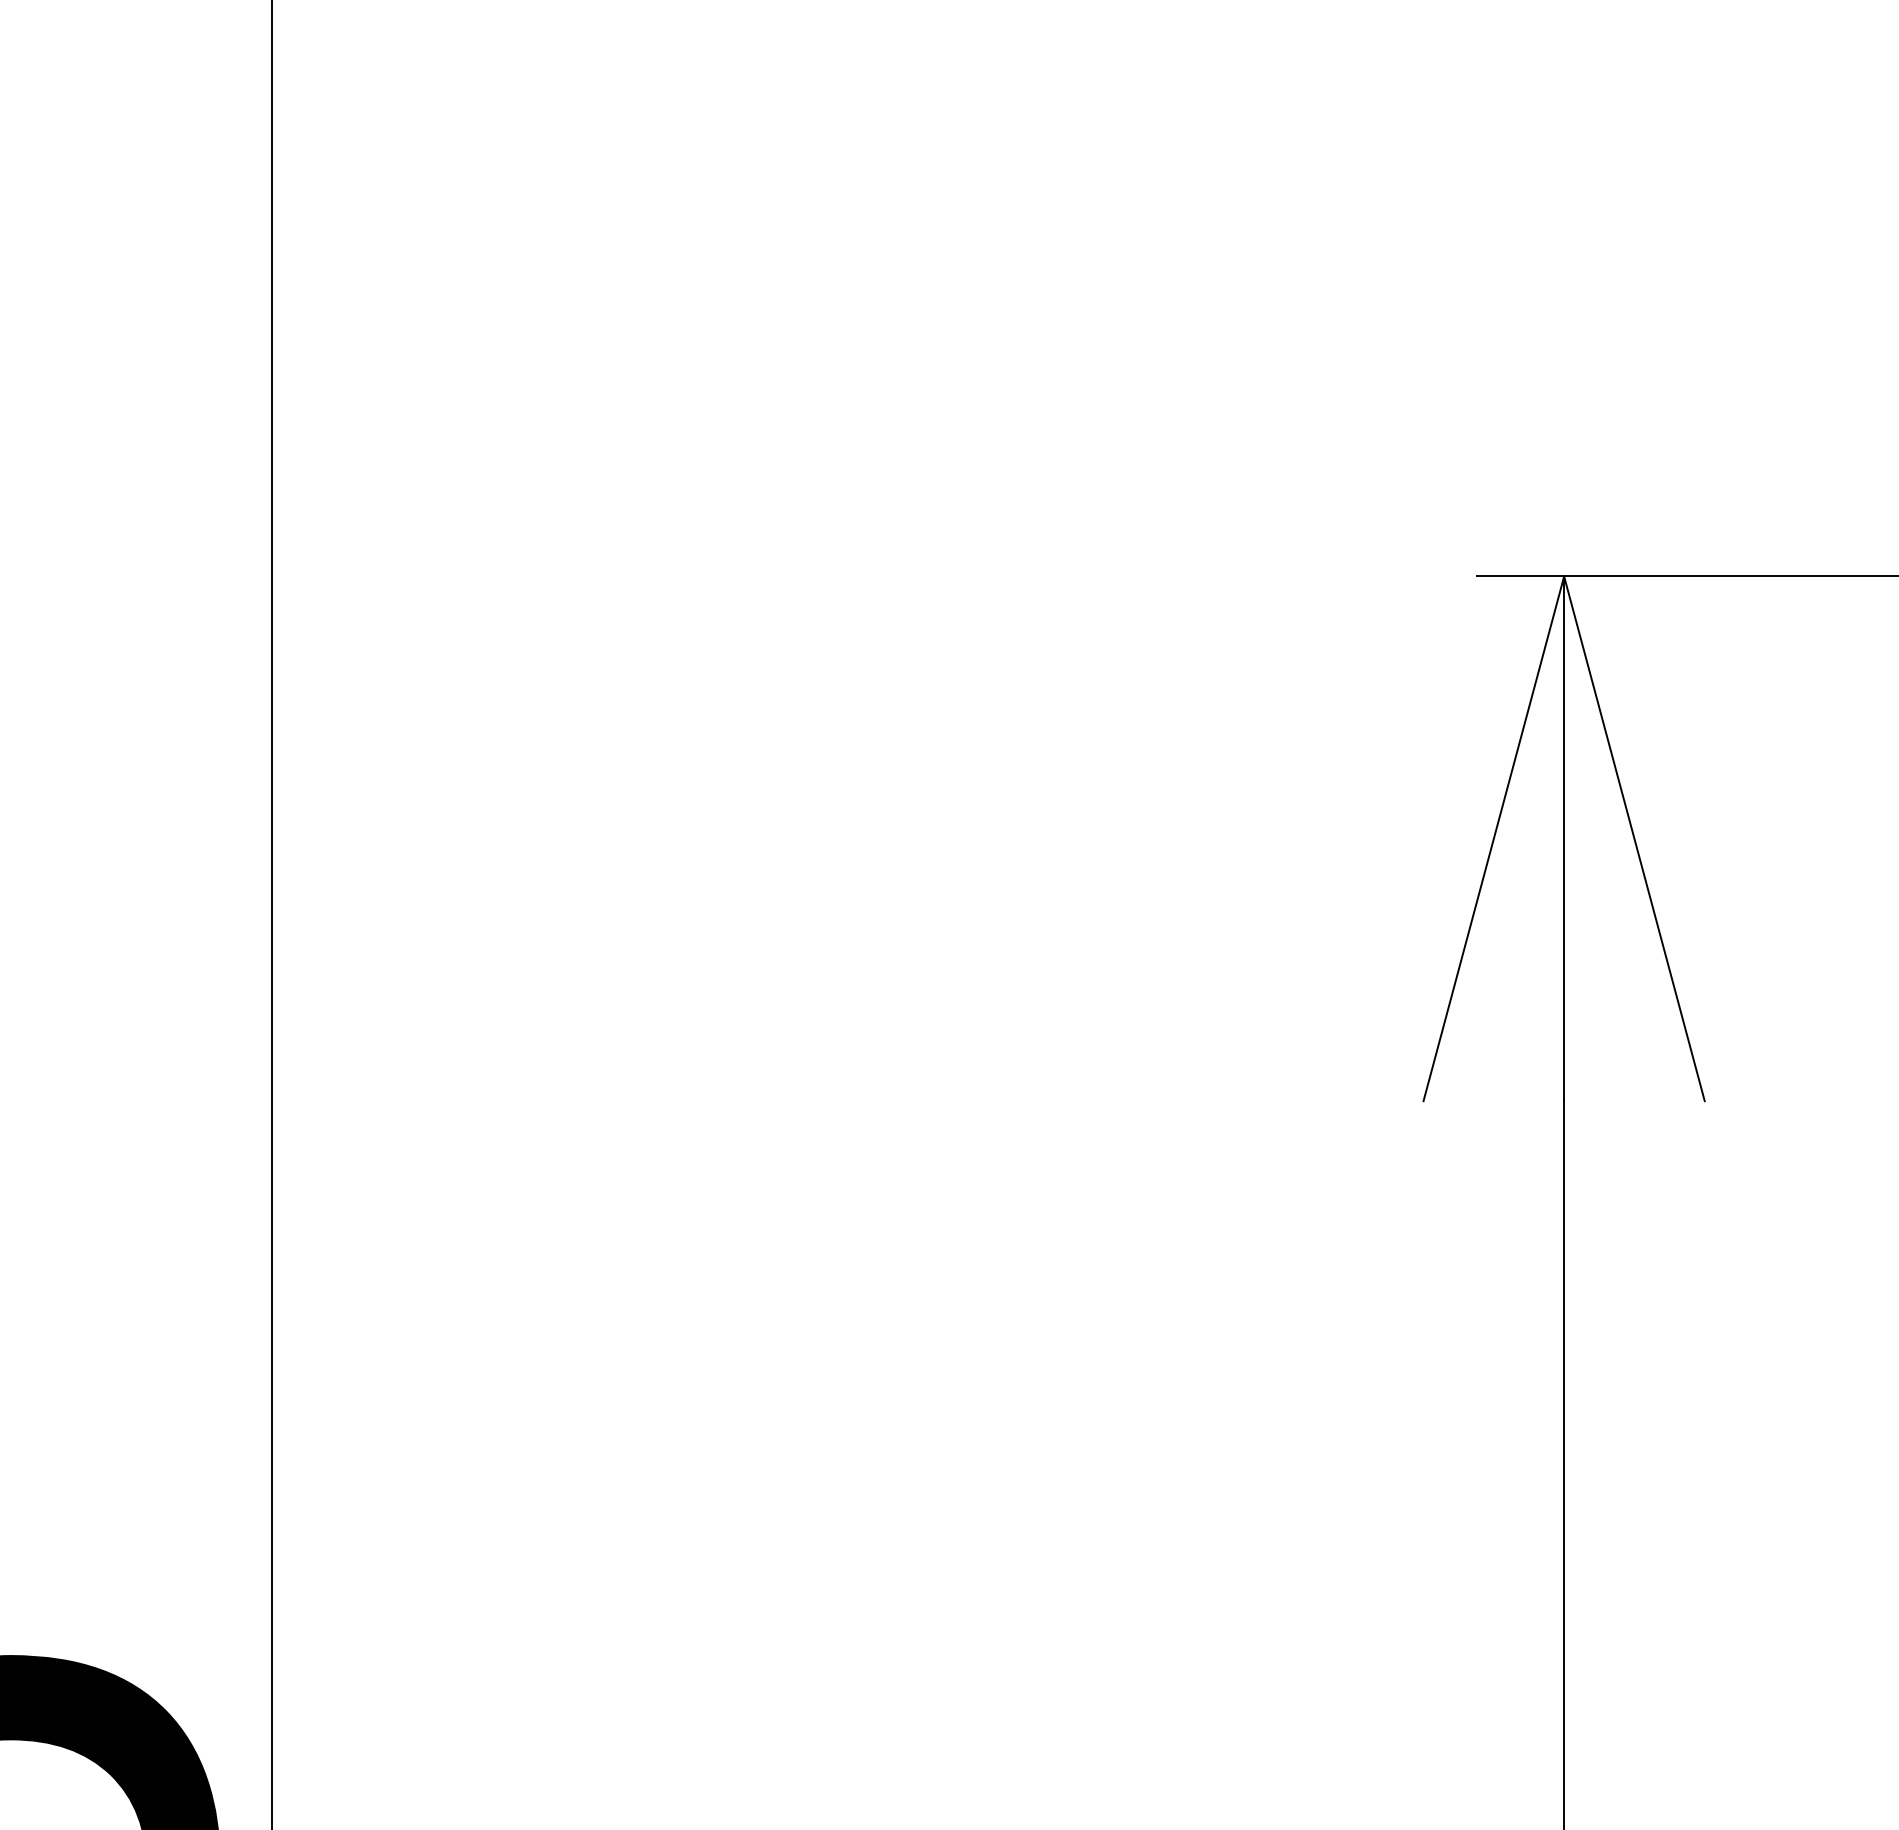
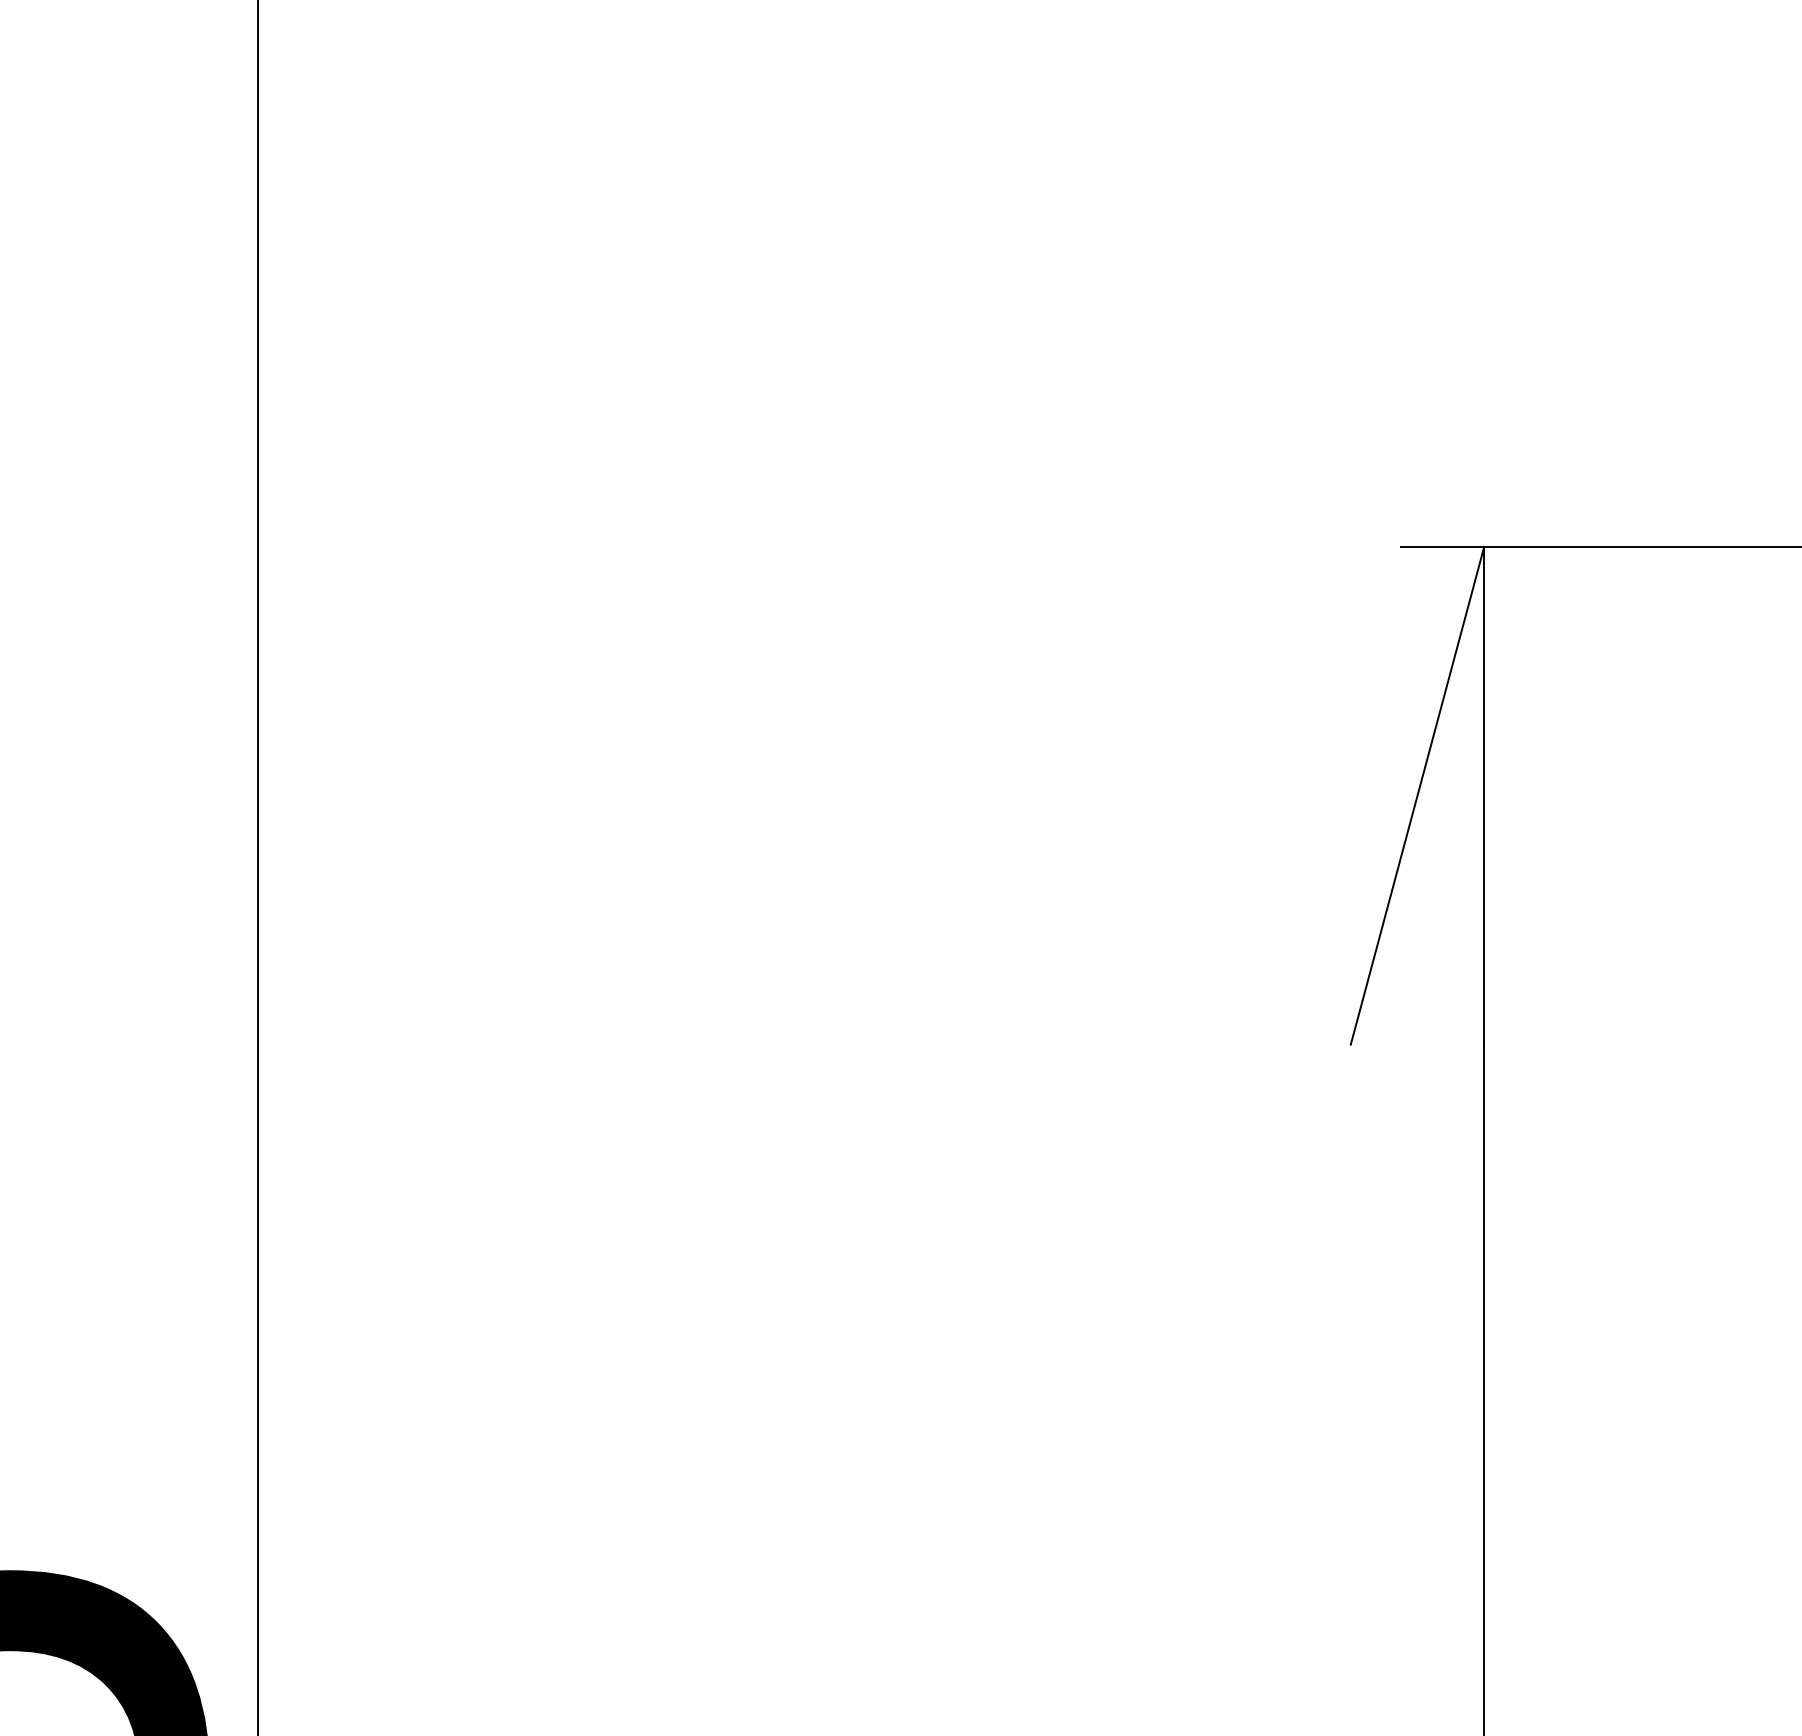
line: (1634, 838) -> (1550, 795), removed

